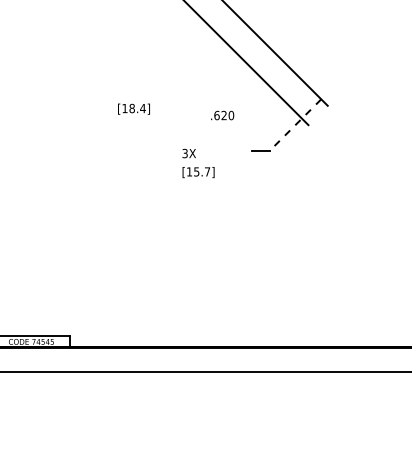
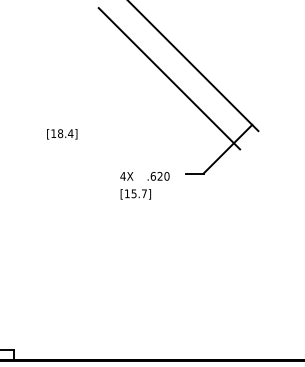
text: (133, 108) -> (61, 133), moved
text: (222, 115) -> (158, 176), moved
line: (295, 125) -> (227, 149), dashed -> solid
text: (185, 153) -> (123, 176), 3X -> 4X

